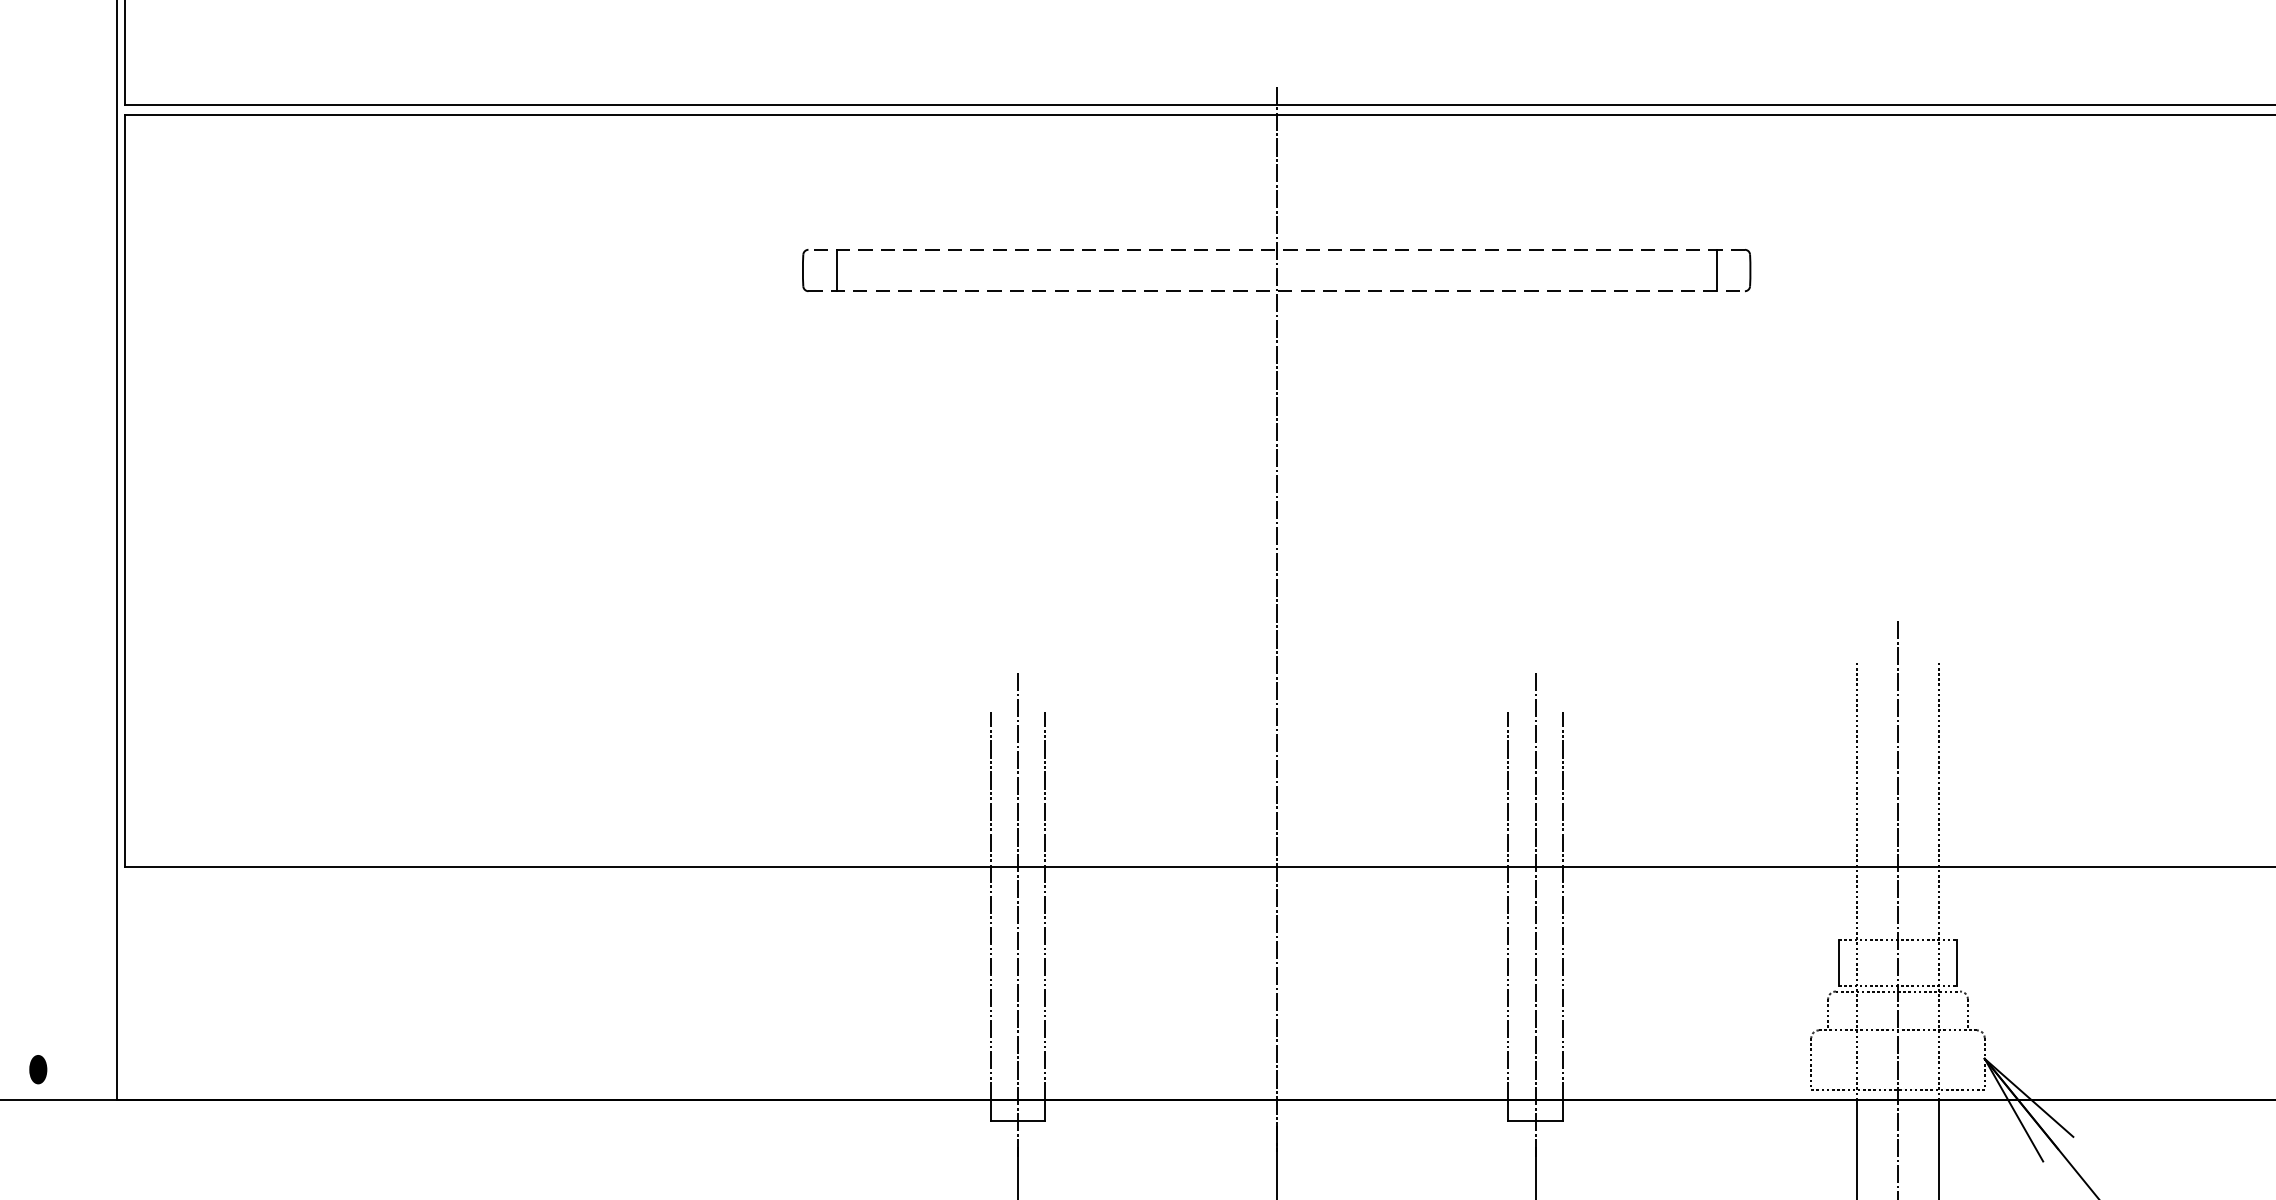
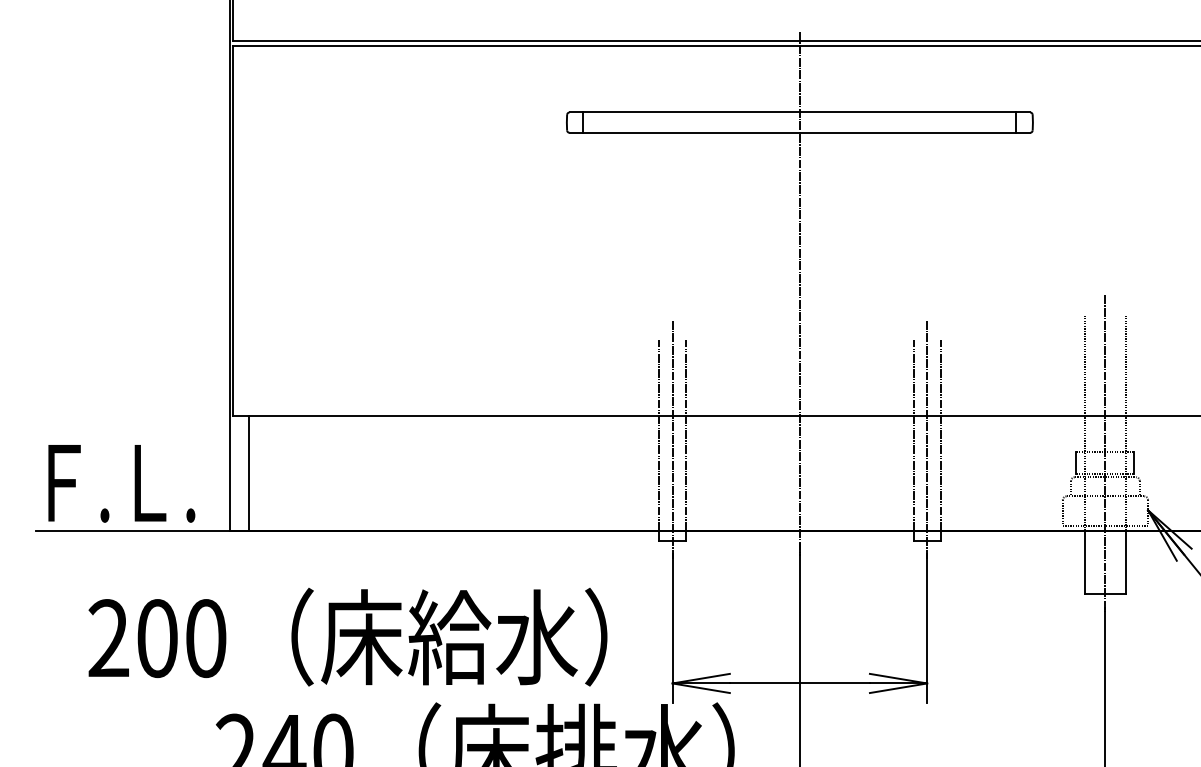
line: (1275, 249) -> (799, 112), dashed -> solid
line: (1277, 290) -> (800, 132), dashed -> solid
line: (155, 983) -> (248, 473), added

